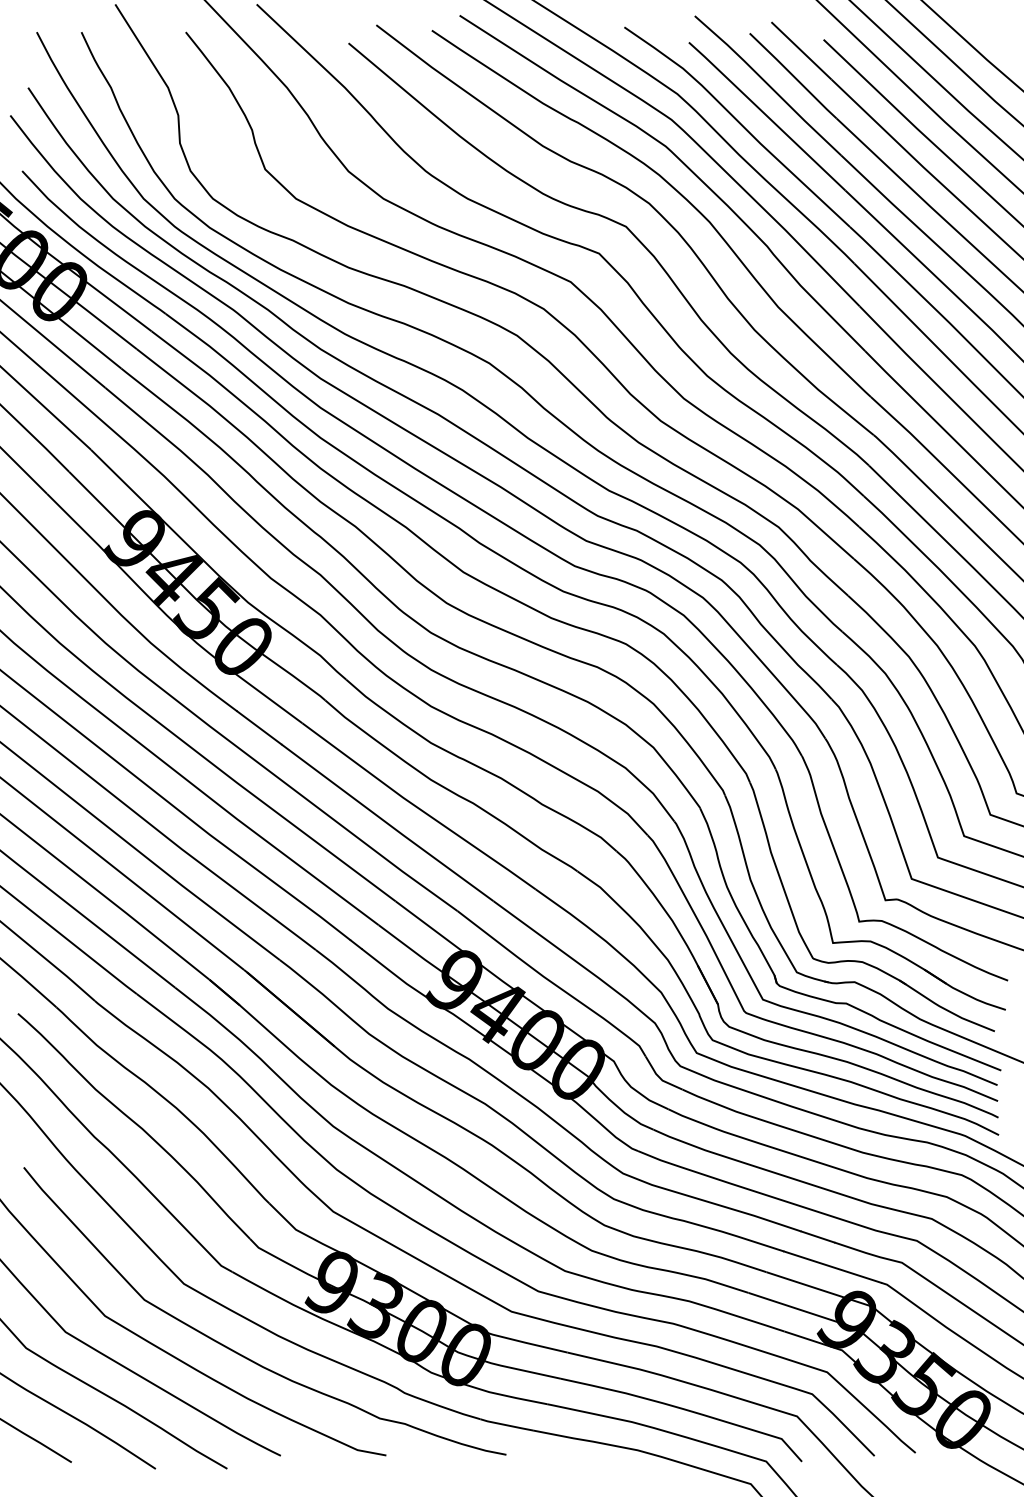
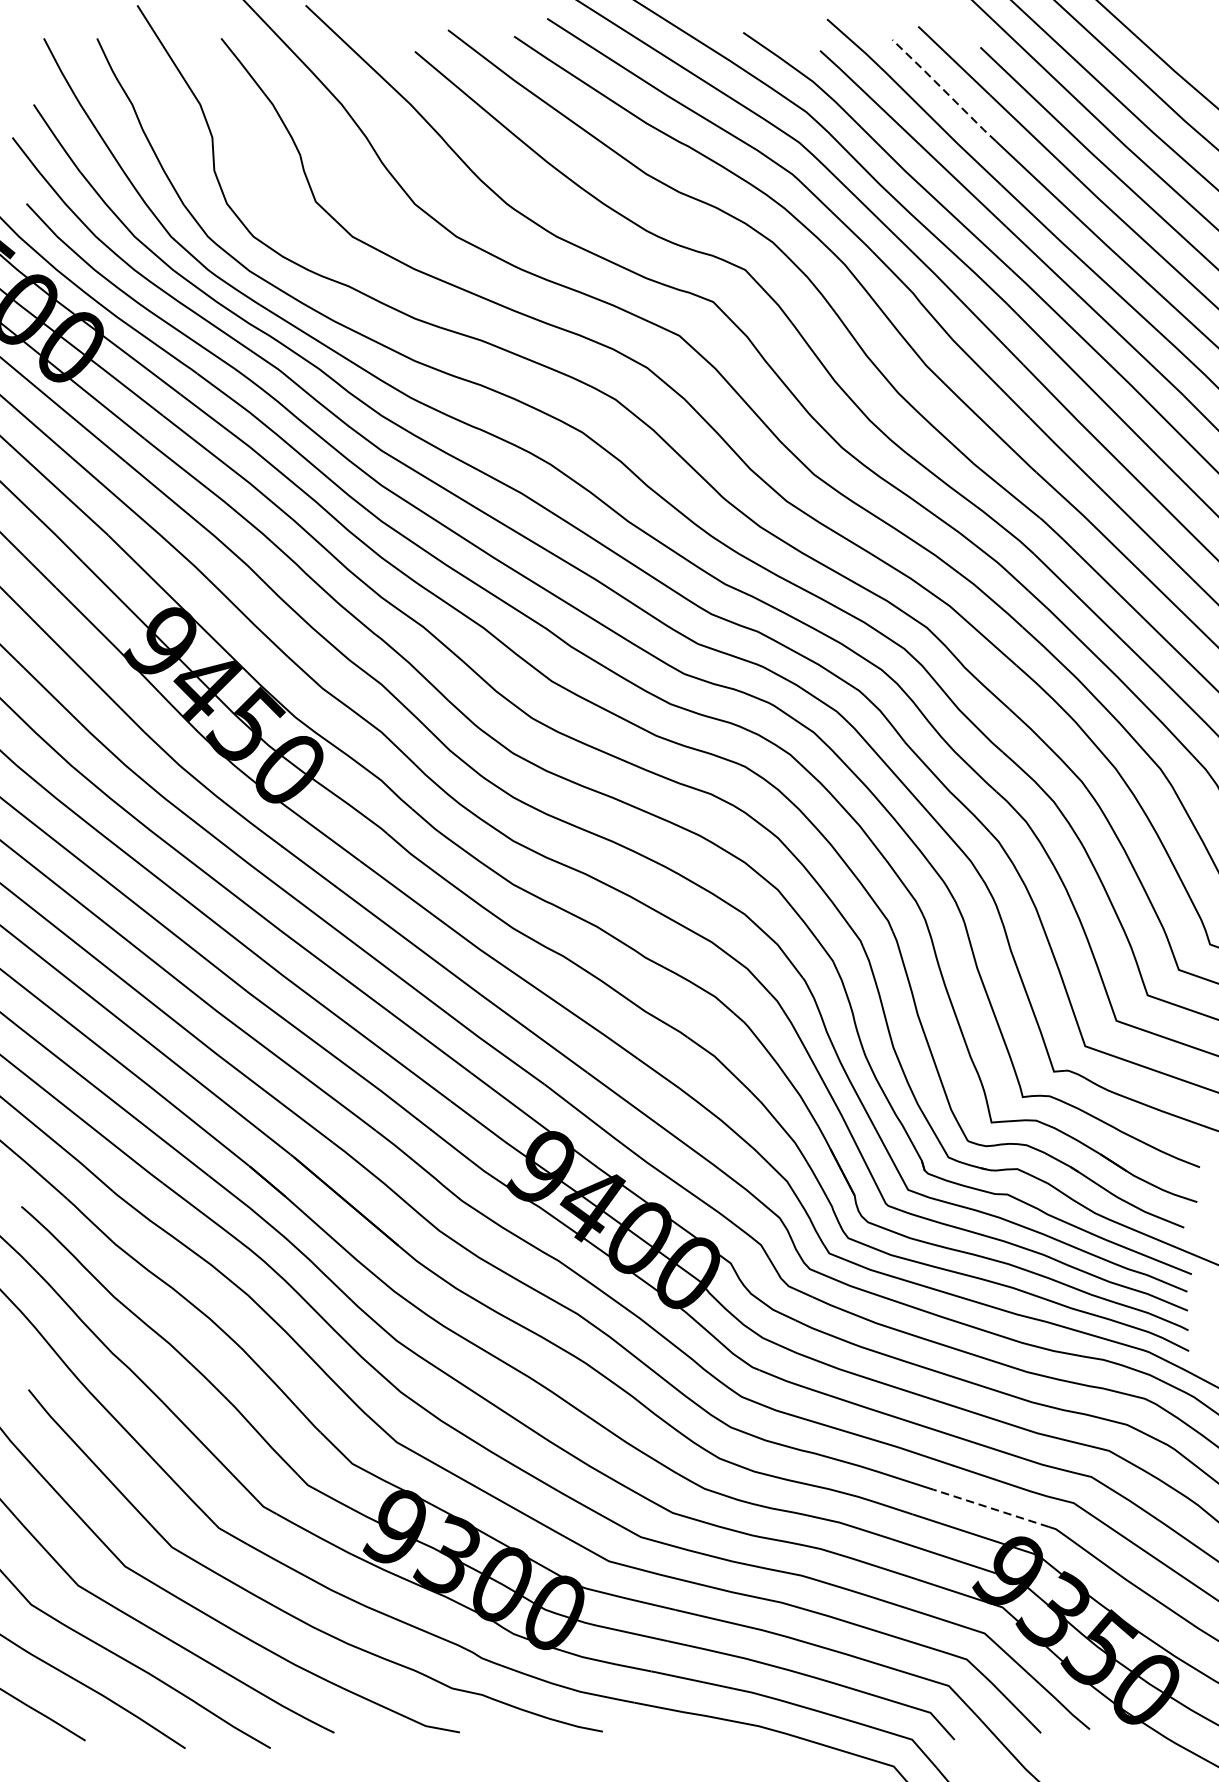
line: (792, 75) -> (943, 89), solid -> dashed
line: (832, 1267) -> (990, 1508), solid -> dashed

